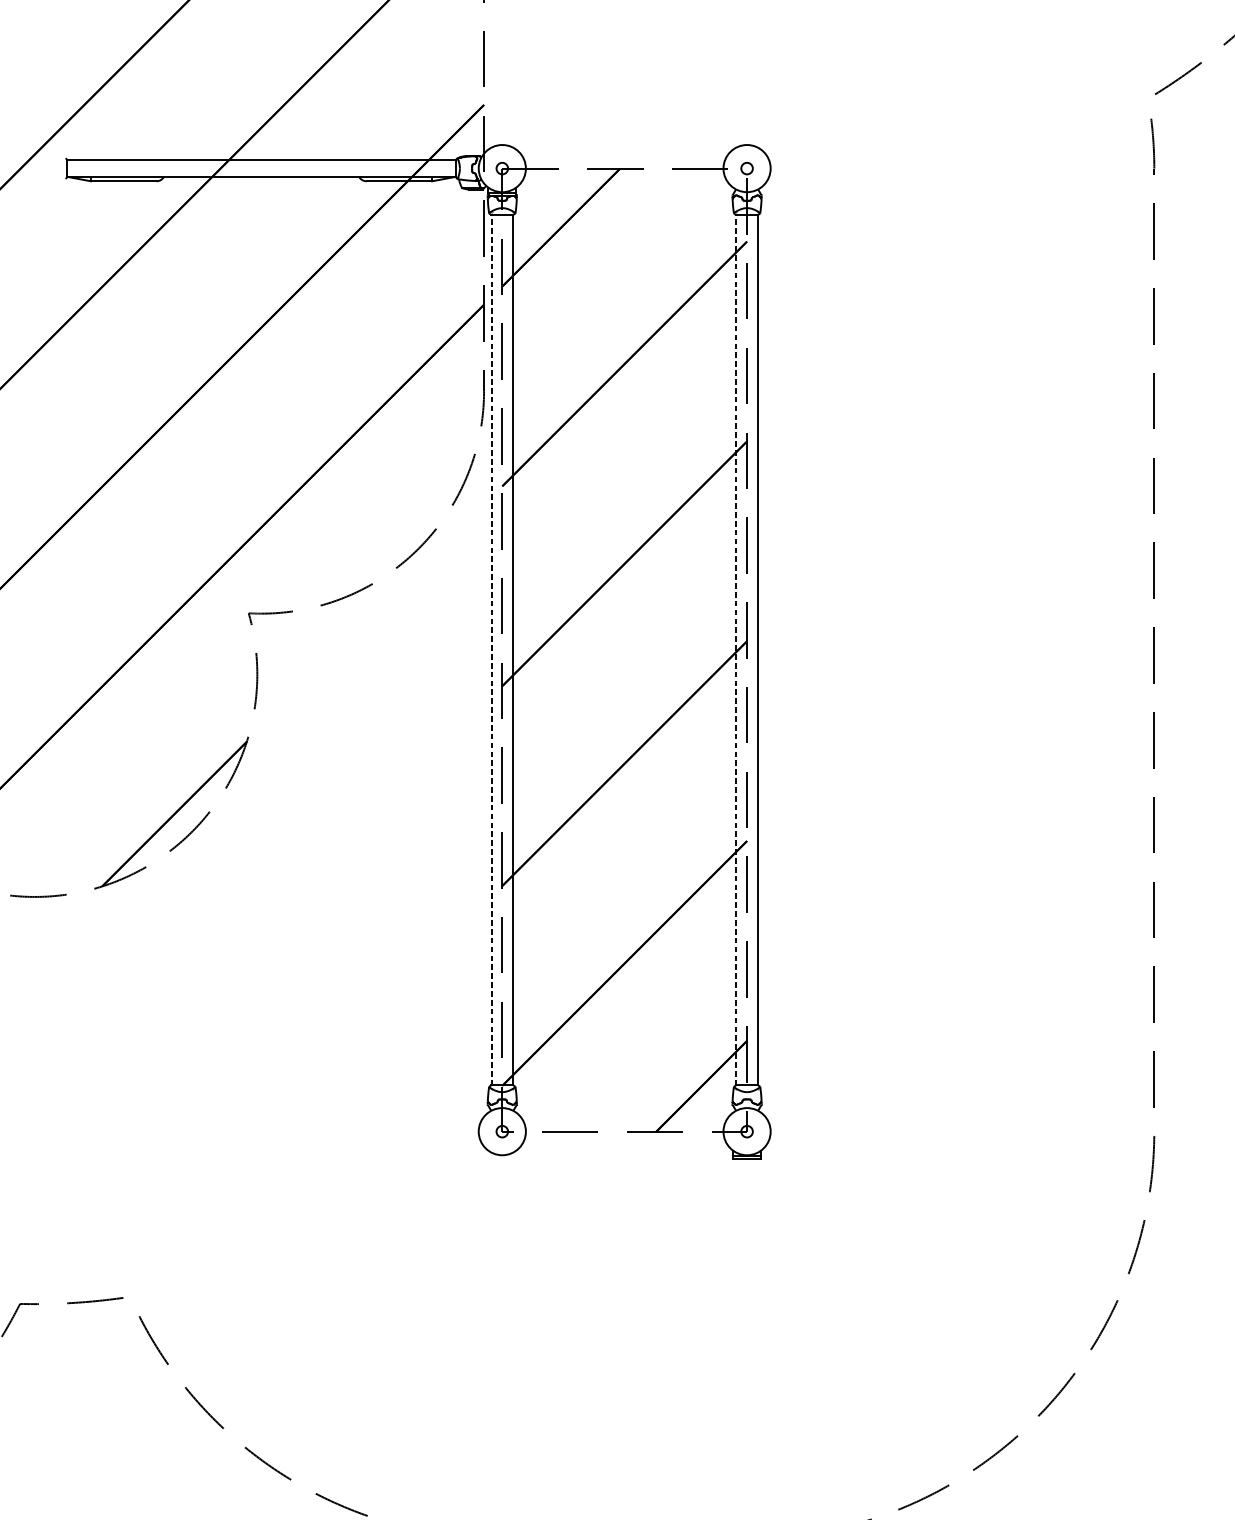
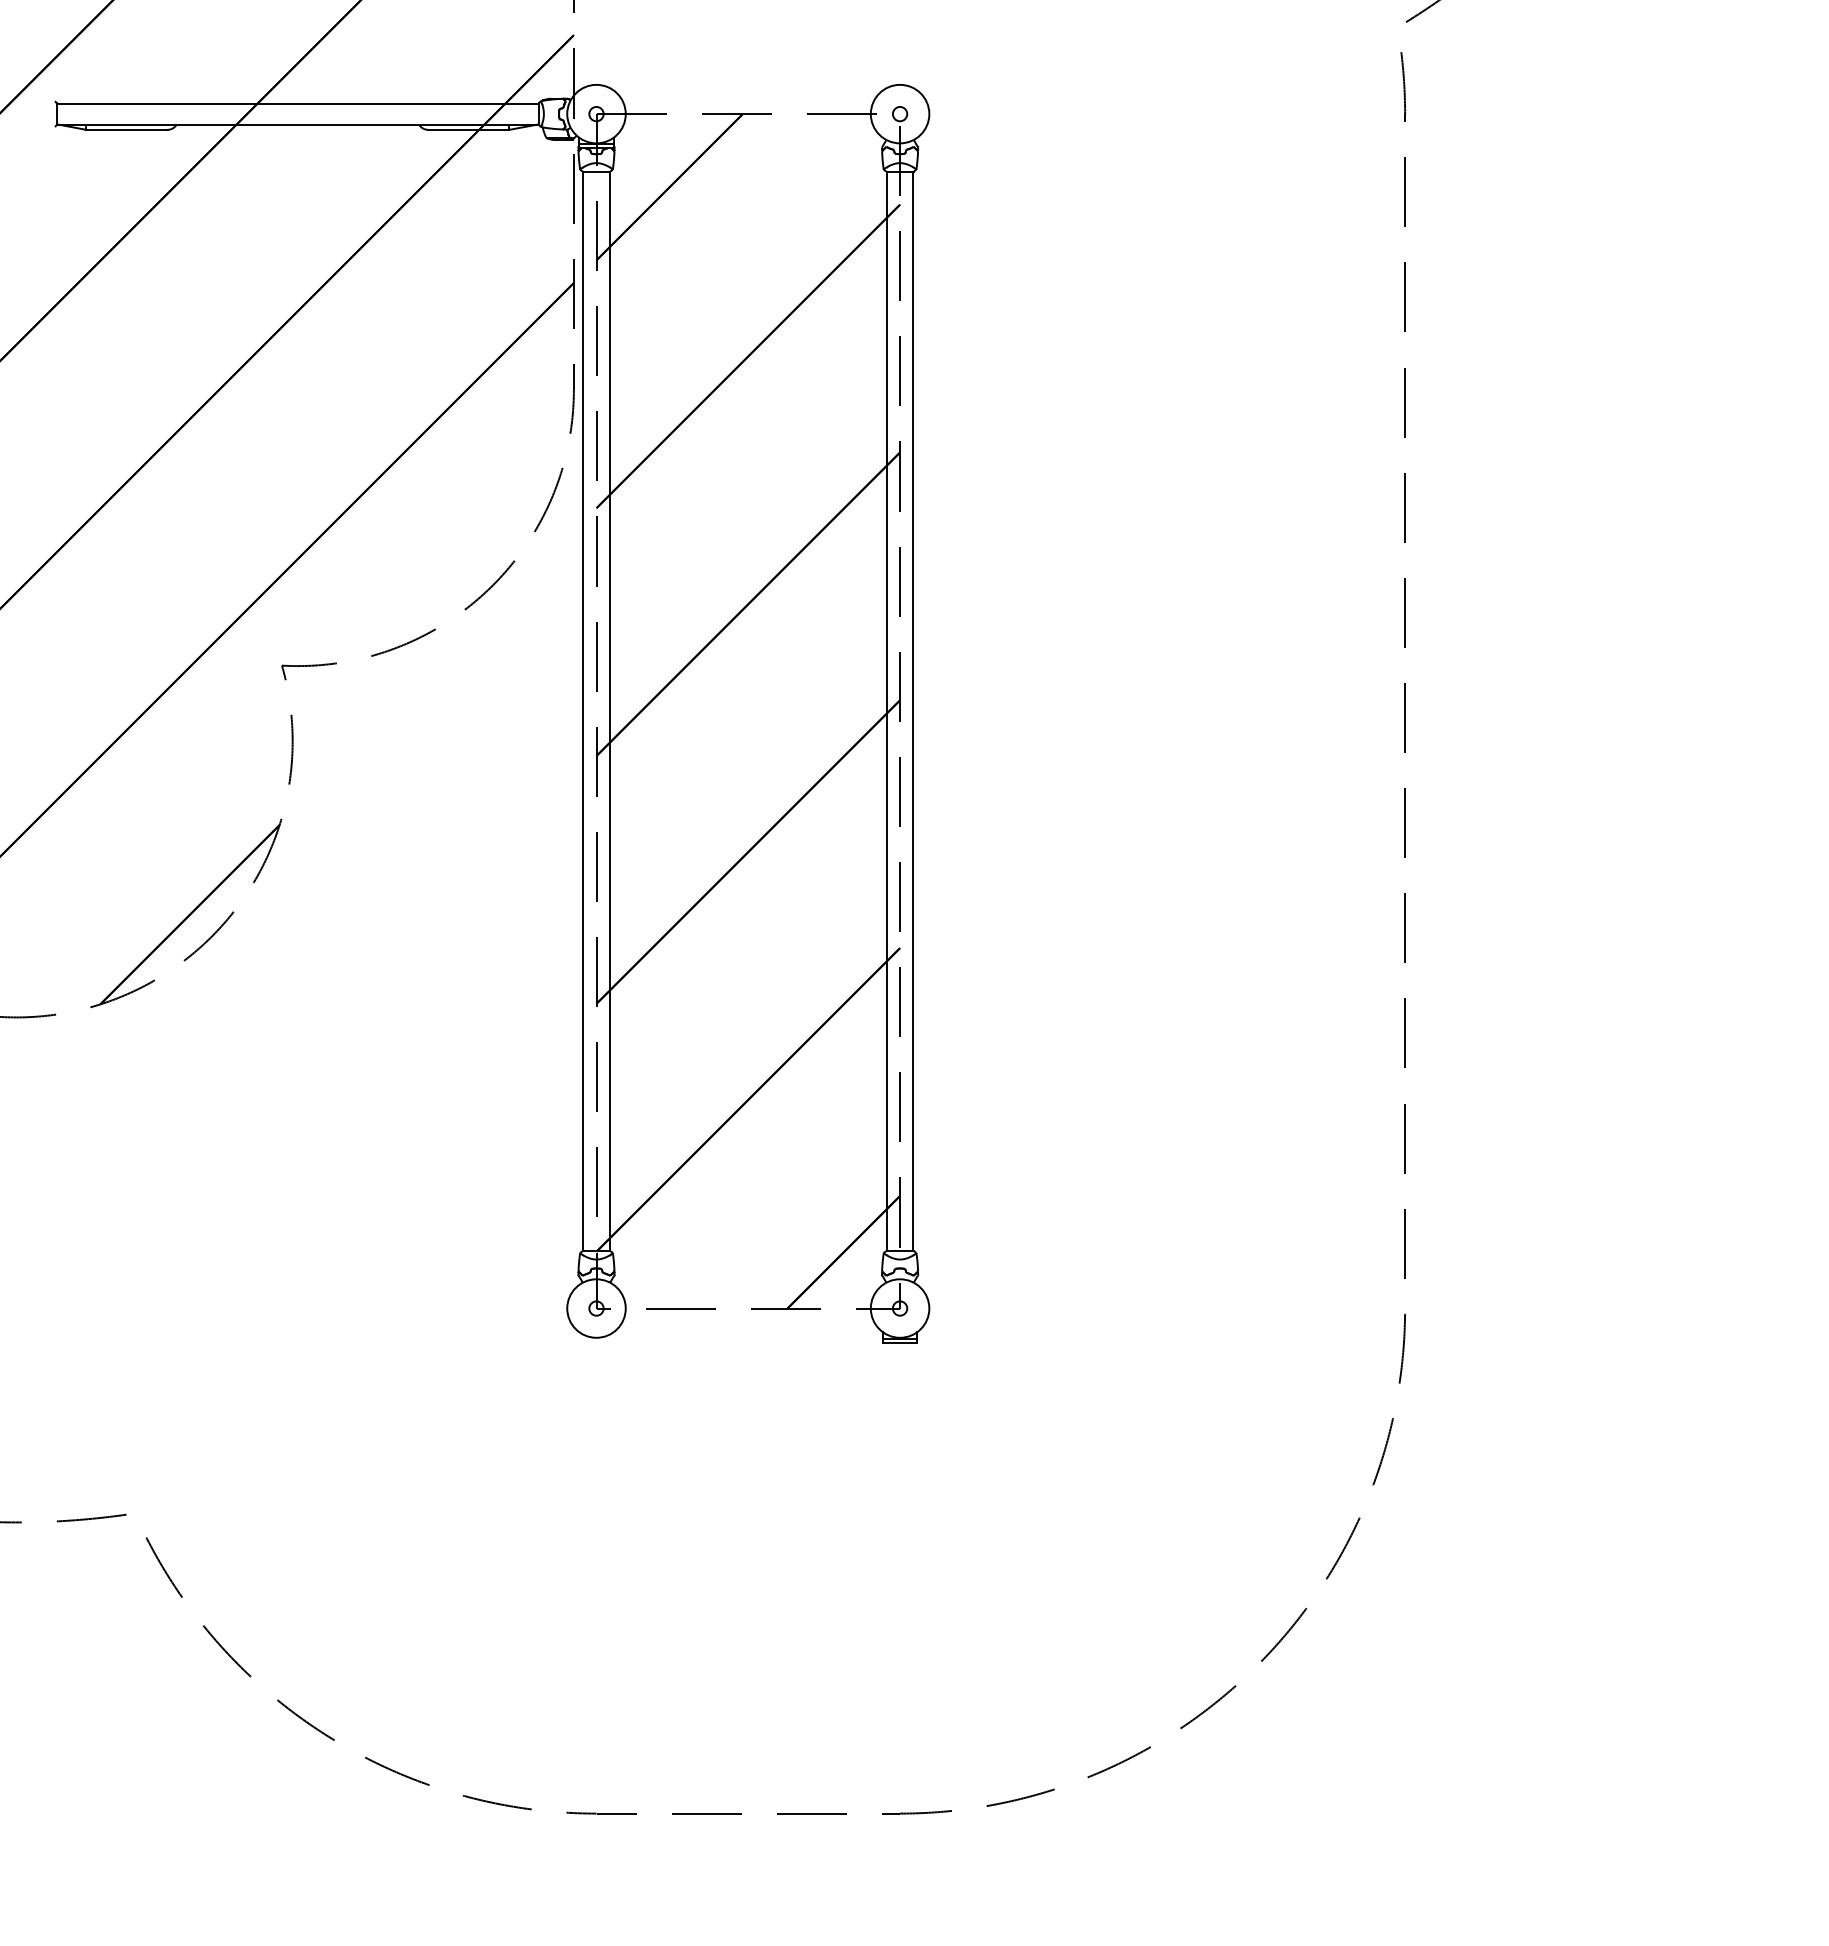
line: (491, 650) -> (583, 711), dashed -> solid
line: (736, 650) -> (886, 711), dashed -> solid

